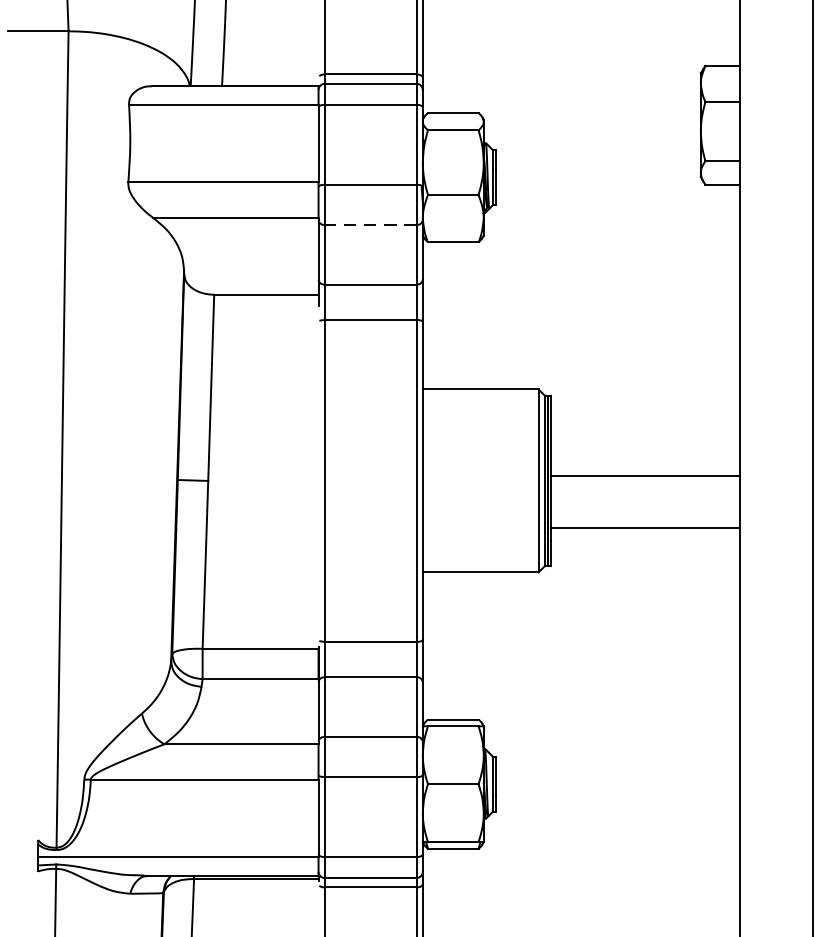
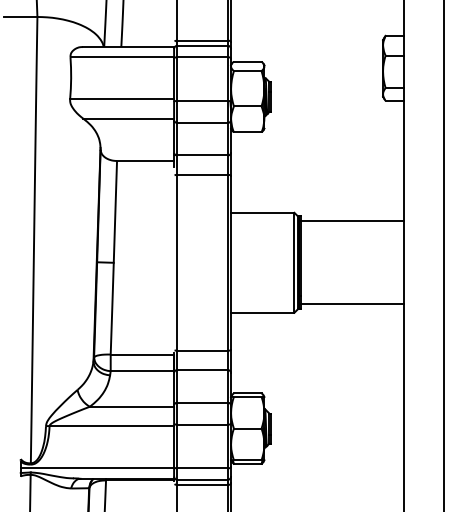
line: (370, 224) -> (202, 122), dashed -> solid
line: (644, 476) -> (352, 221), moved
line: (644, 527) -> (352, 304), moved

